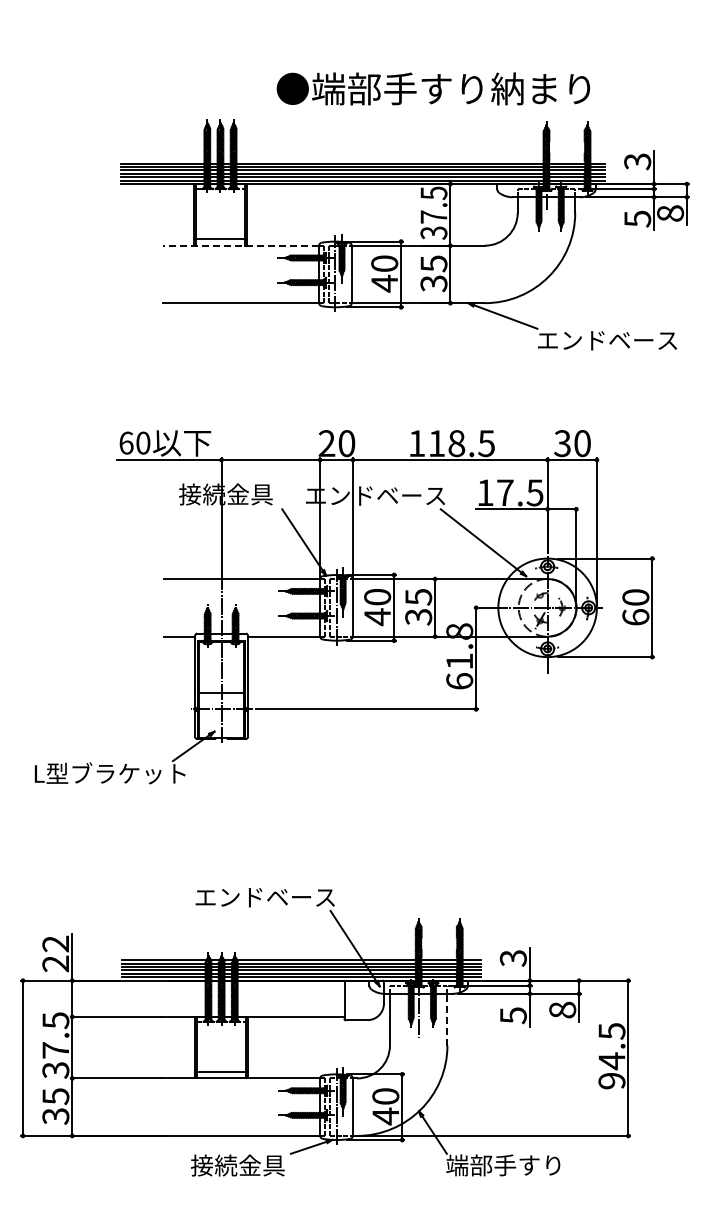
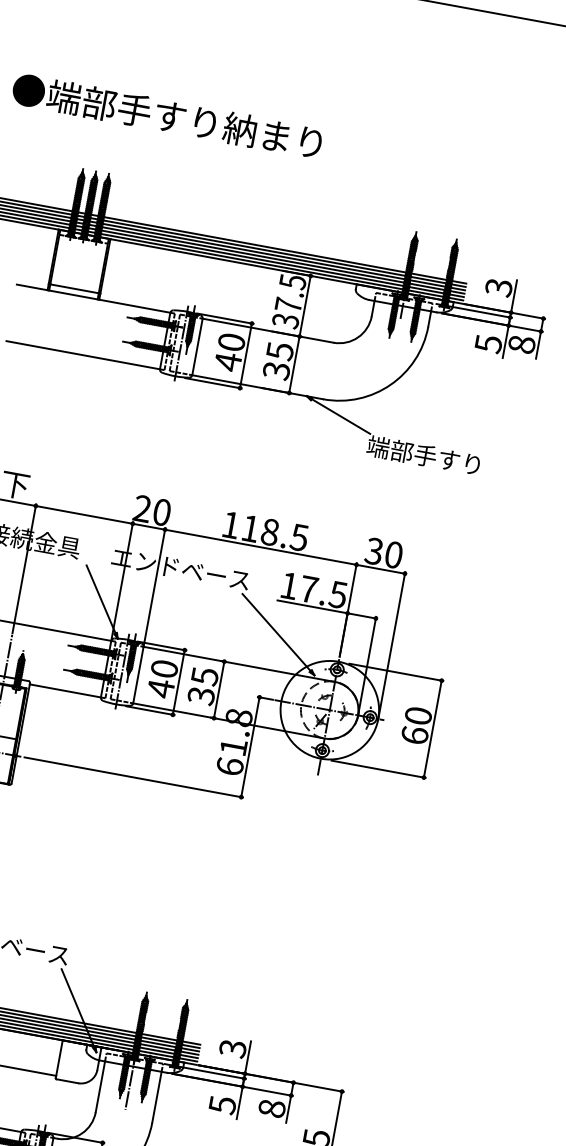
text: (432, 88) -> (166, 115), moved
line: (240, 245) -> (93, 298), dashed -> solid
text: (606, 340) -> (436, 457), エンドベース -> 端部手すり
line: (447, 1019) -> (157, 1097), dashed -> solid

